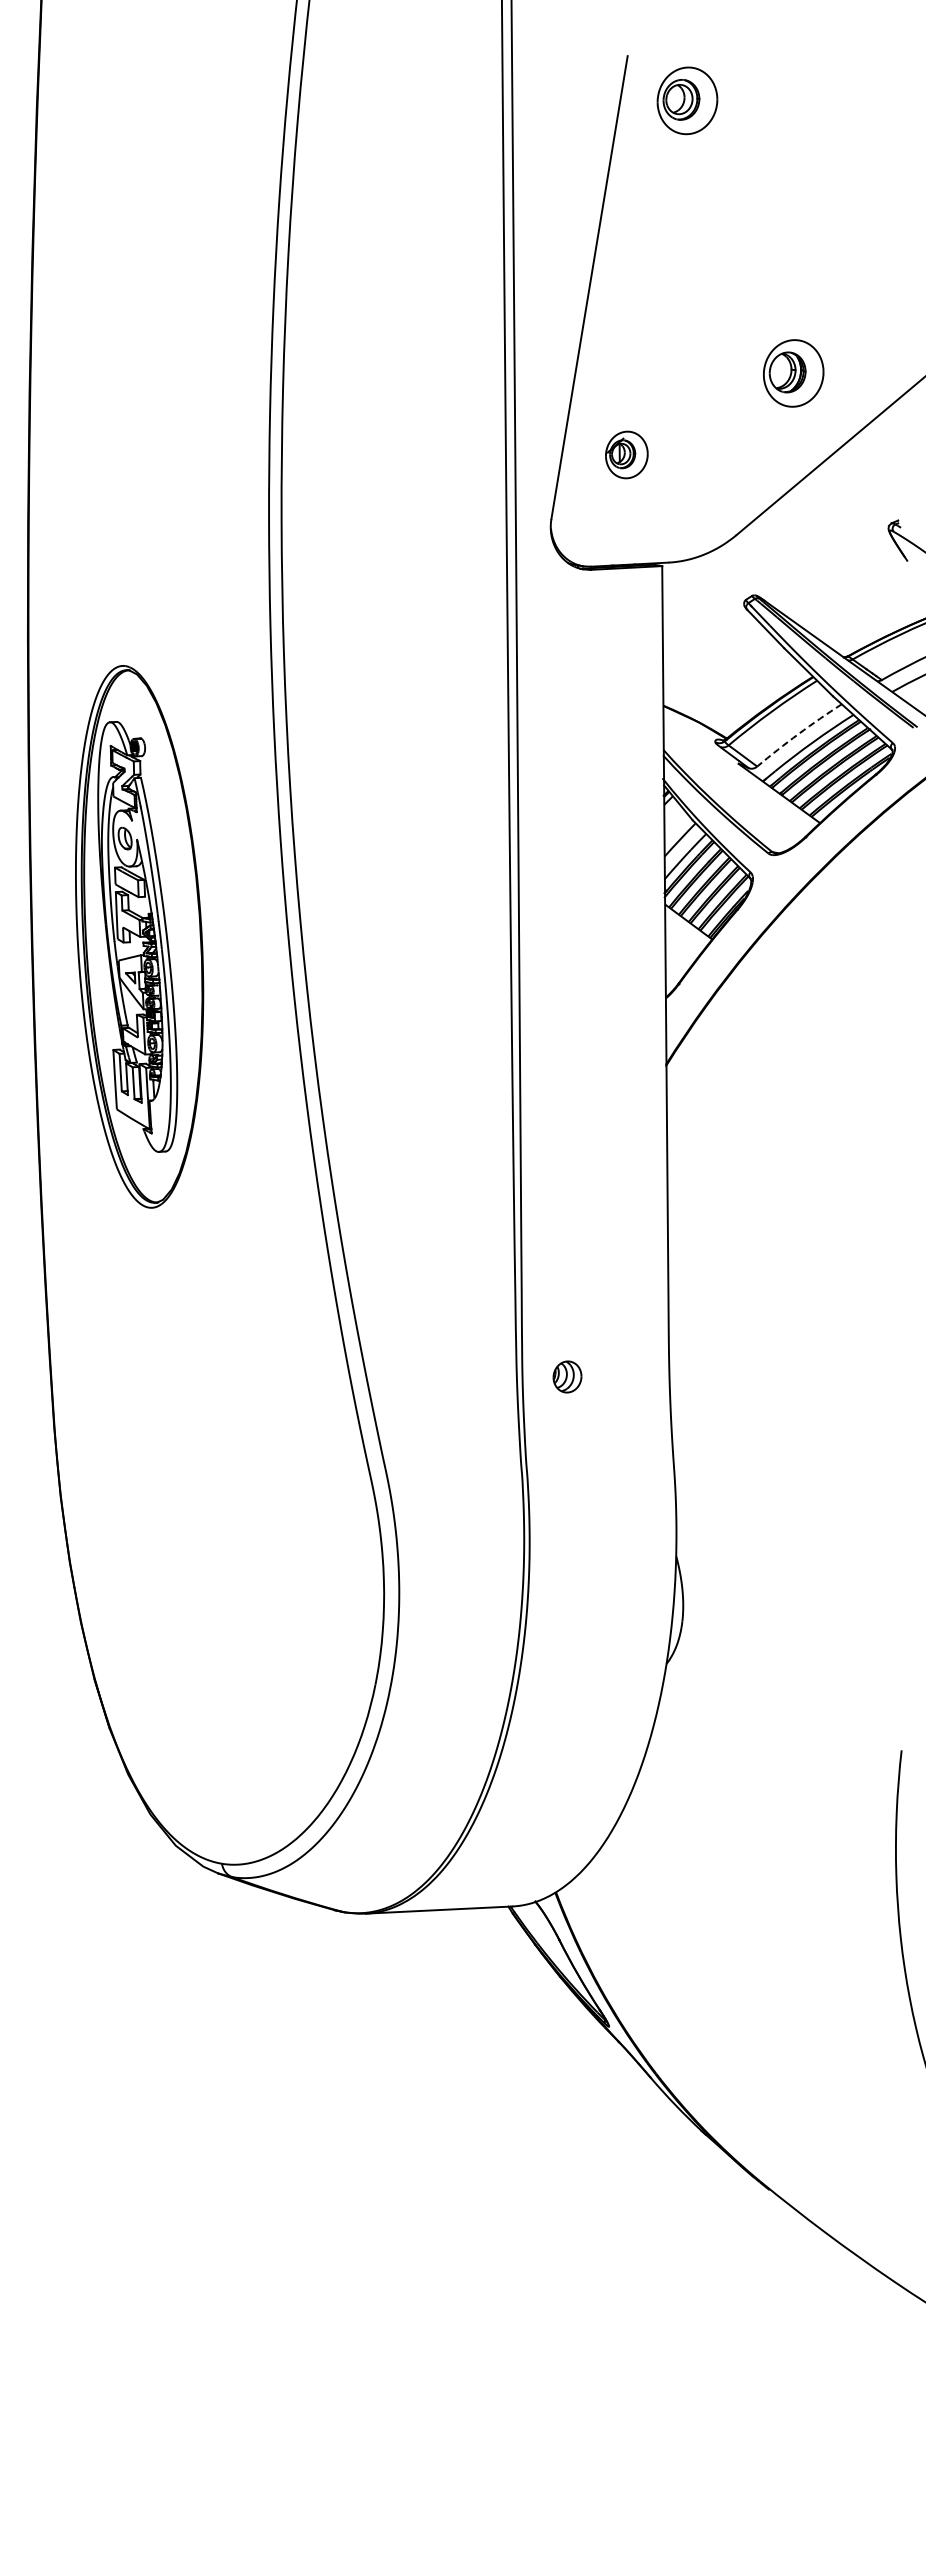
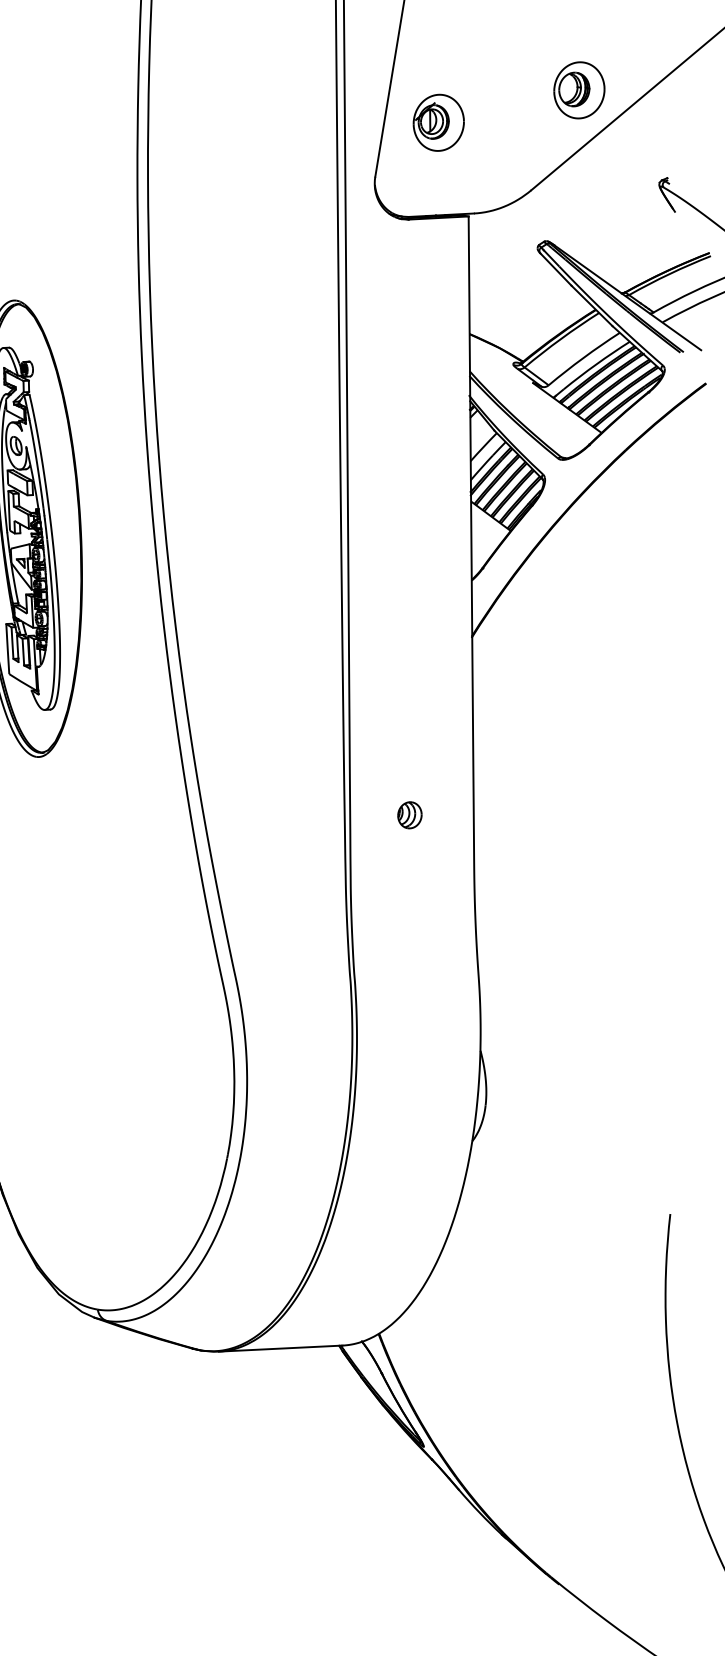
part: (793, 373) -> (579, 90), moved
part: (626, 454) -> (438, 122), size x1.43
arc: (798, 734) -> (583, 358), dashed -> solid
part: (567, 1376) -> (409, 814), moved

